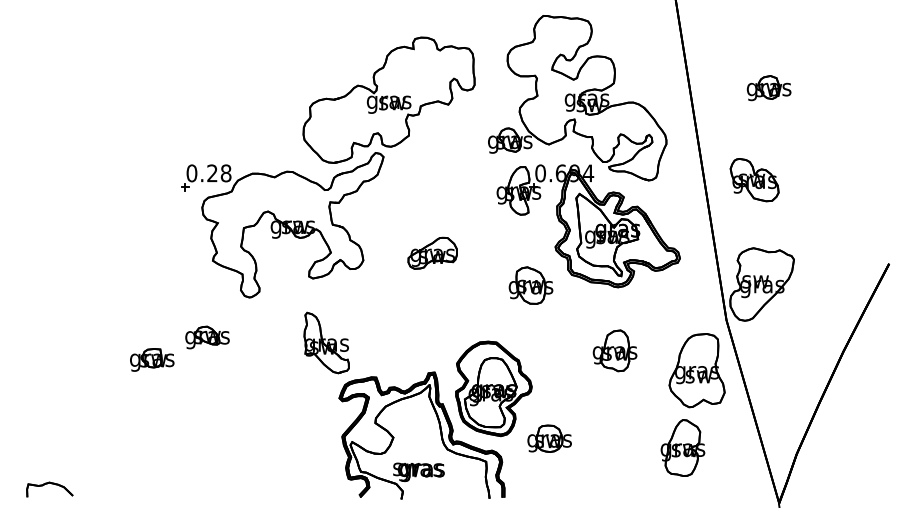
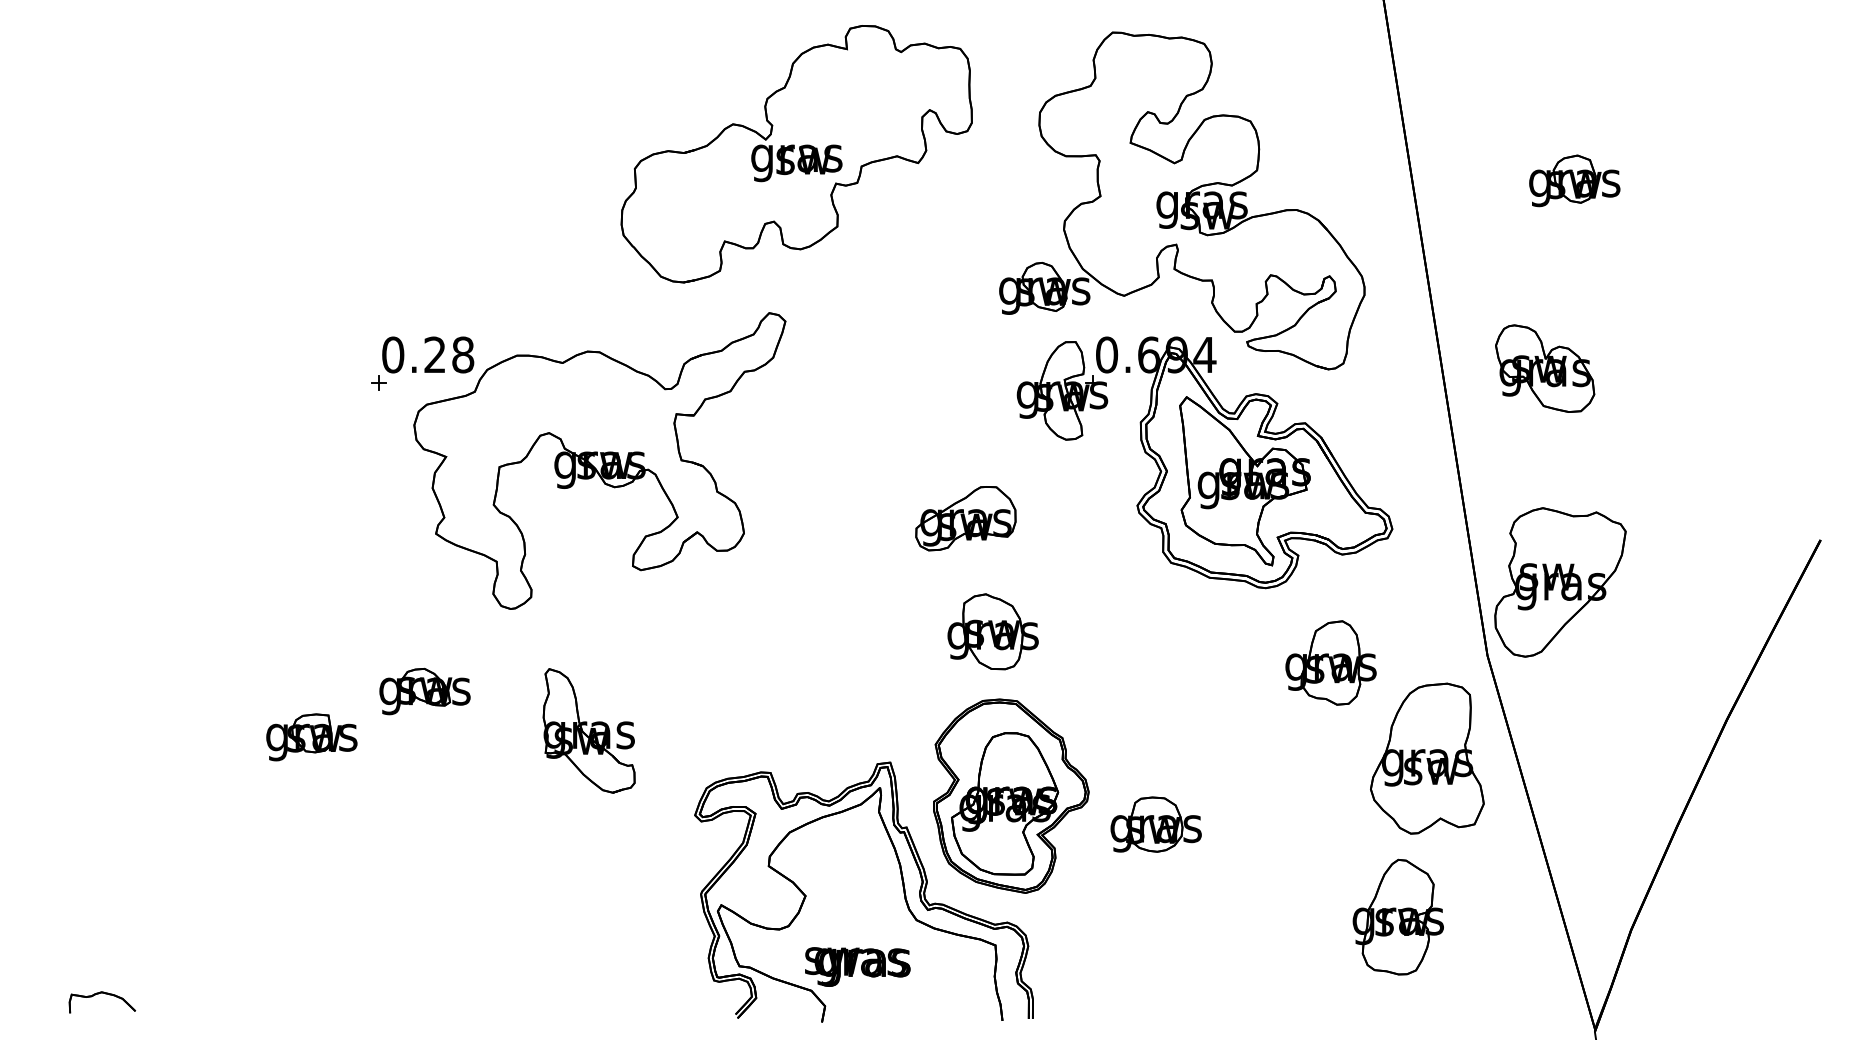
part: (388, 99) -> (795, 152), moved
part: (432, 252) -> (965, 516), moved
part: (530, 285) -> (992, 631), moved
part: (326, 342) -> (588, 729), moved
part: (614, 350) -> (1329, 662), moved
part: (549, 438) -> (1155, 824), moved
part: (49, 489) -> (101, 1002), size x0.7

